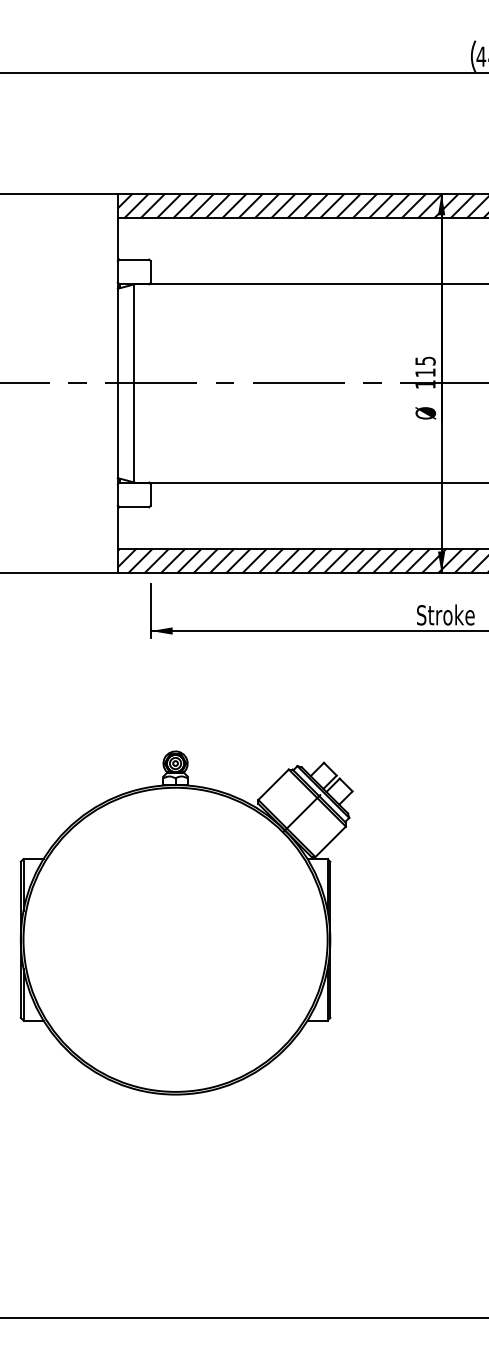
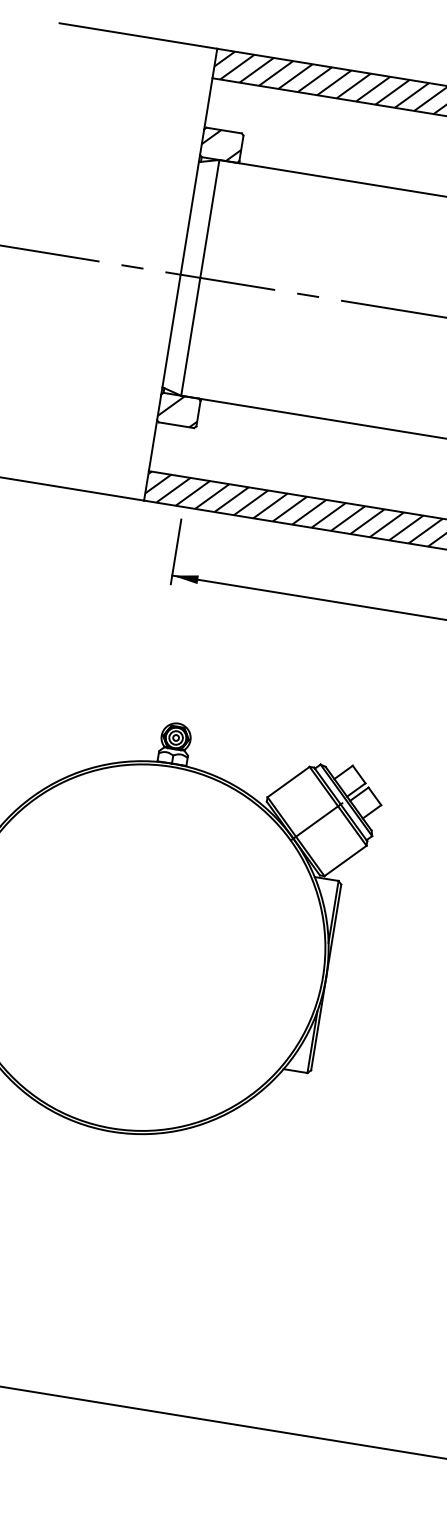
hatch: (133, 271) -> (220, 144), added
hatch: (133, 494) -> (177, 409), added

